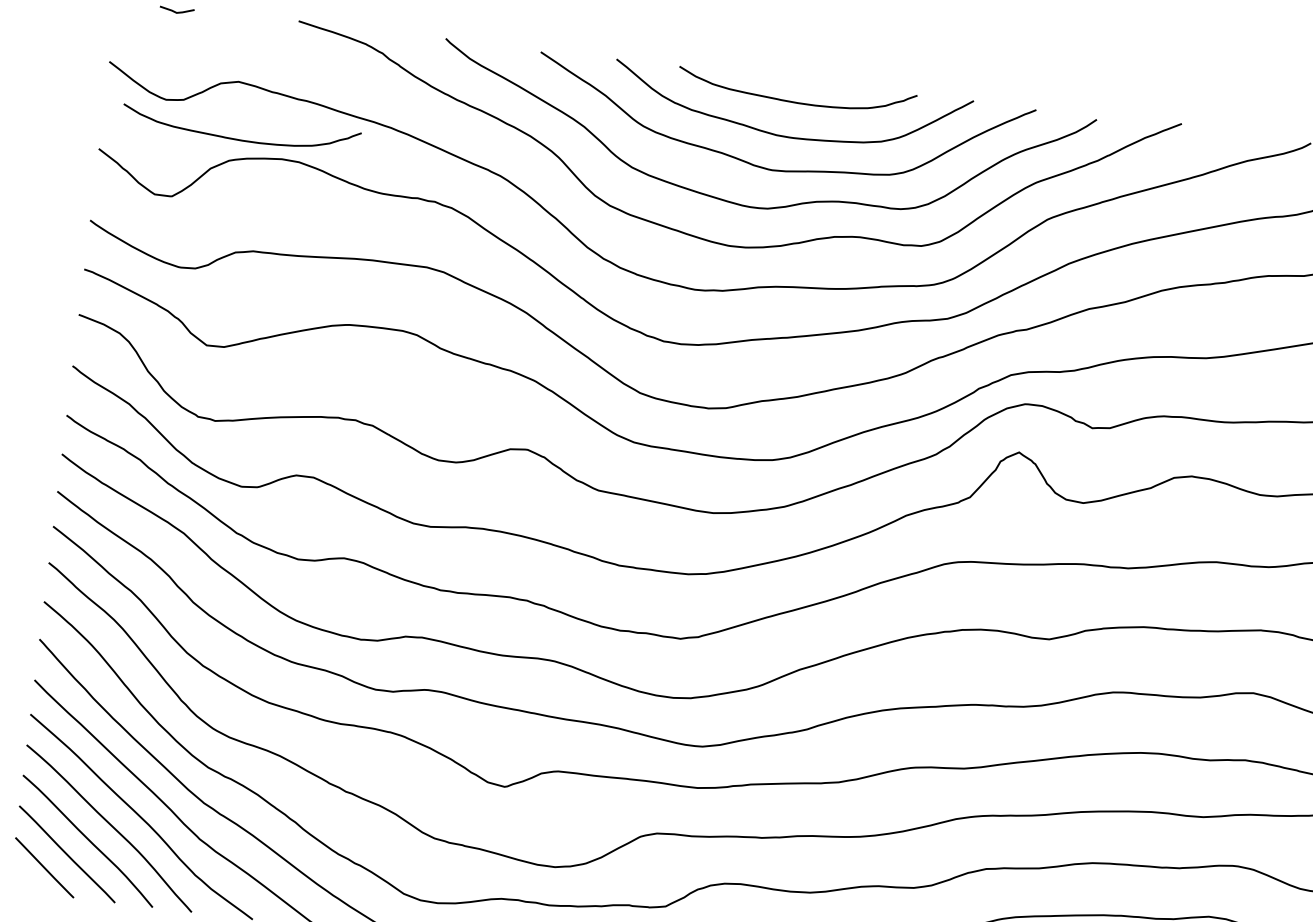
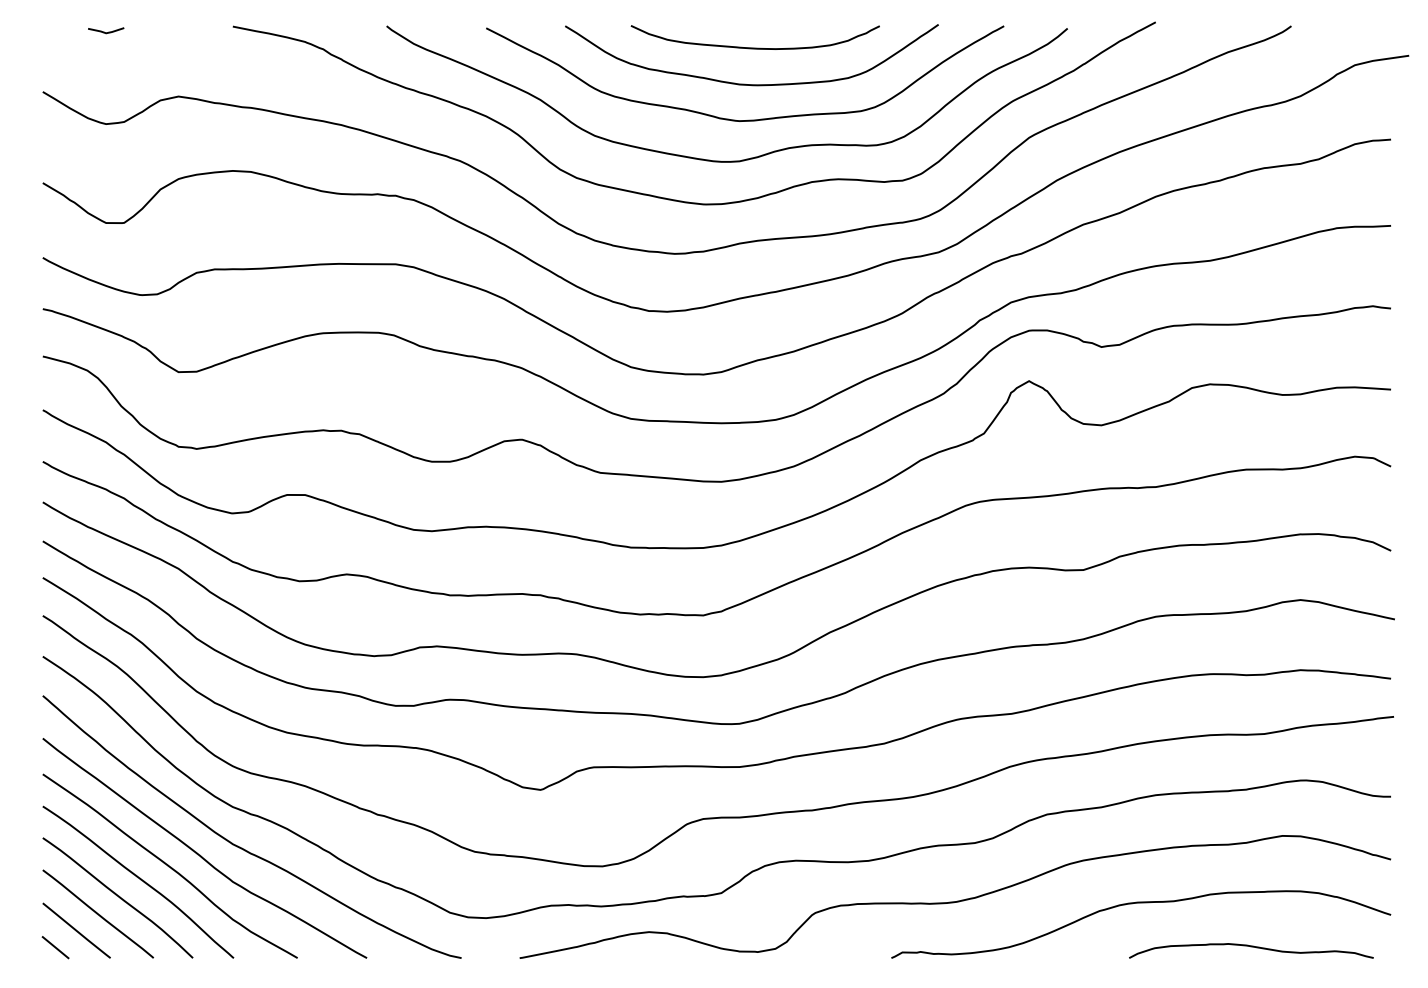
curve: (239, 139) -> (186, 155), removed
line: (22, 881) -> (55, 947), added

